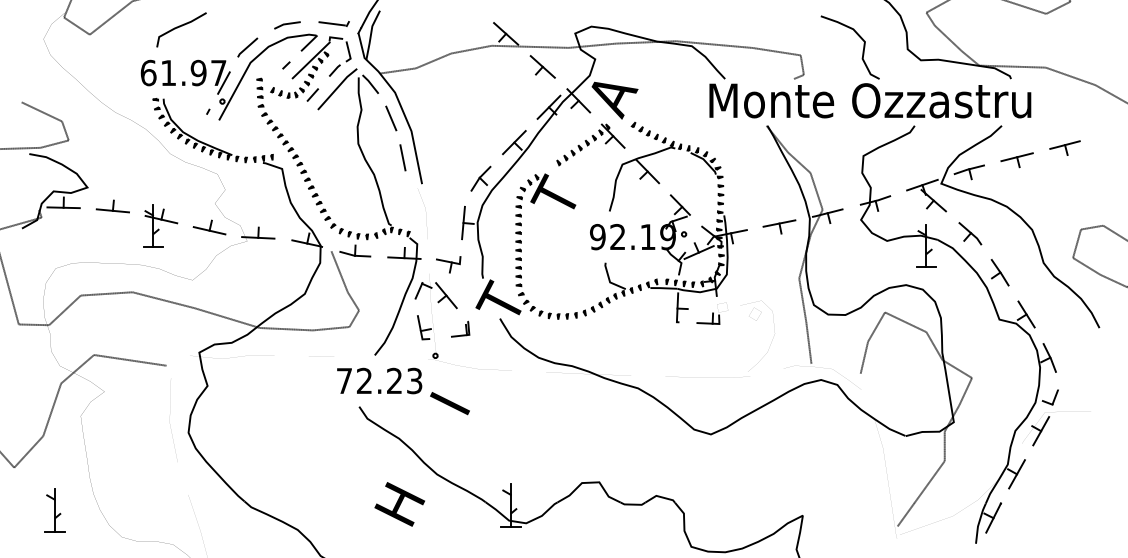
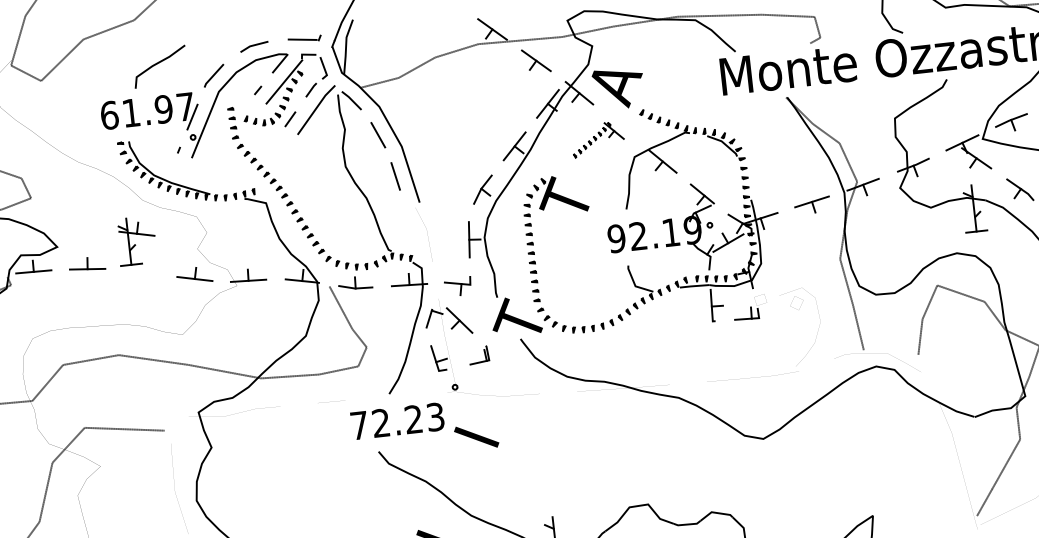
line: (180, 27) -> (158, 64), moved
part: (590, 144) -> (597, 139), size x0.7
part: (160, 225) -> (136, 240), moved

